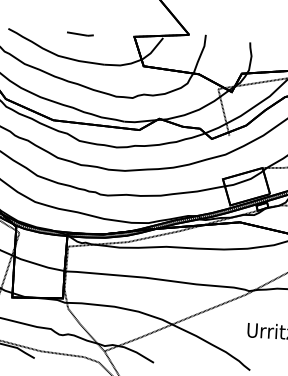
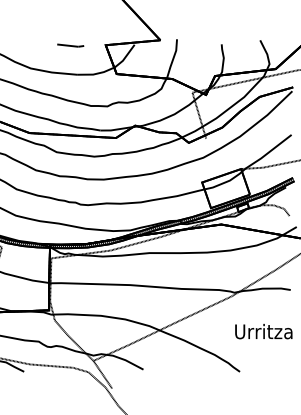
line: (80, 34) -> (70, 45), moved

